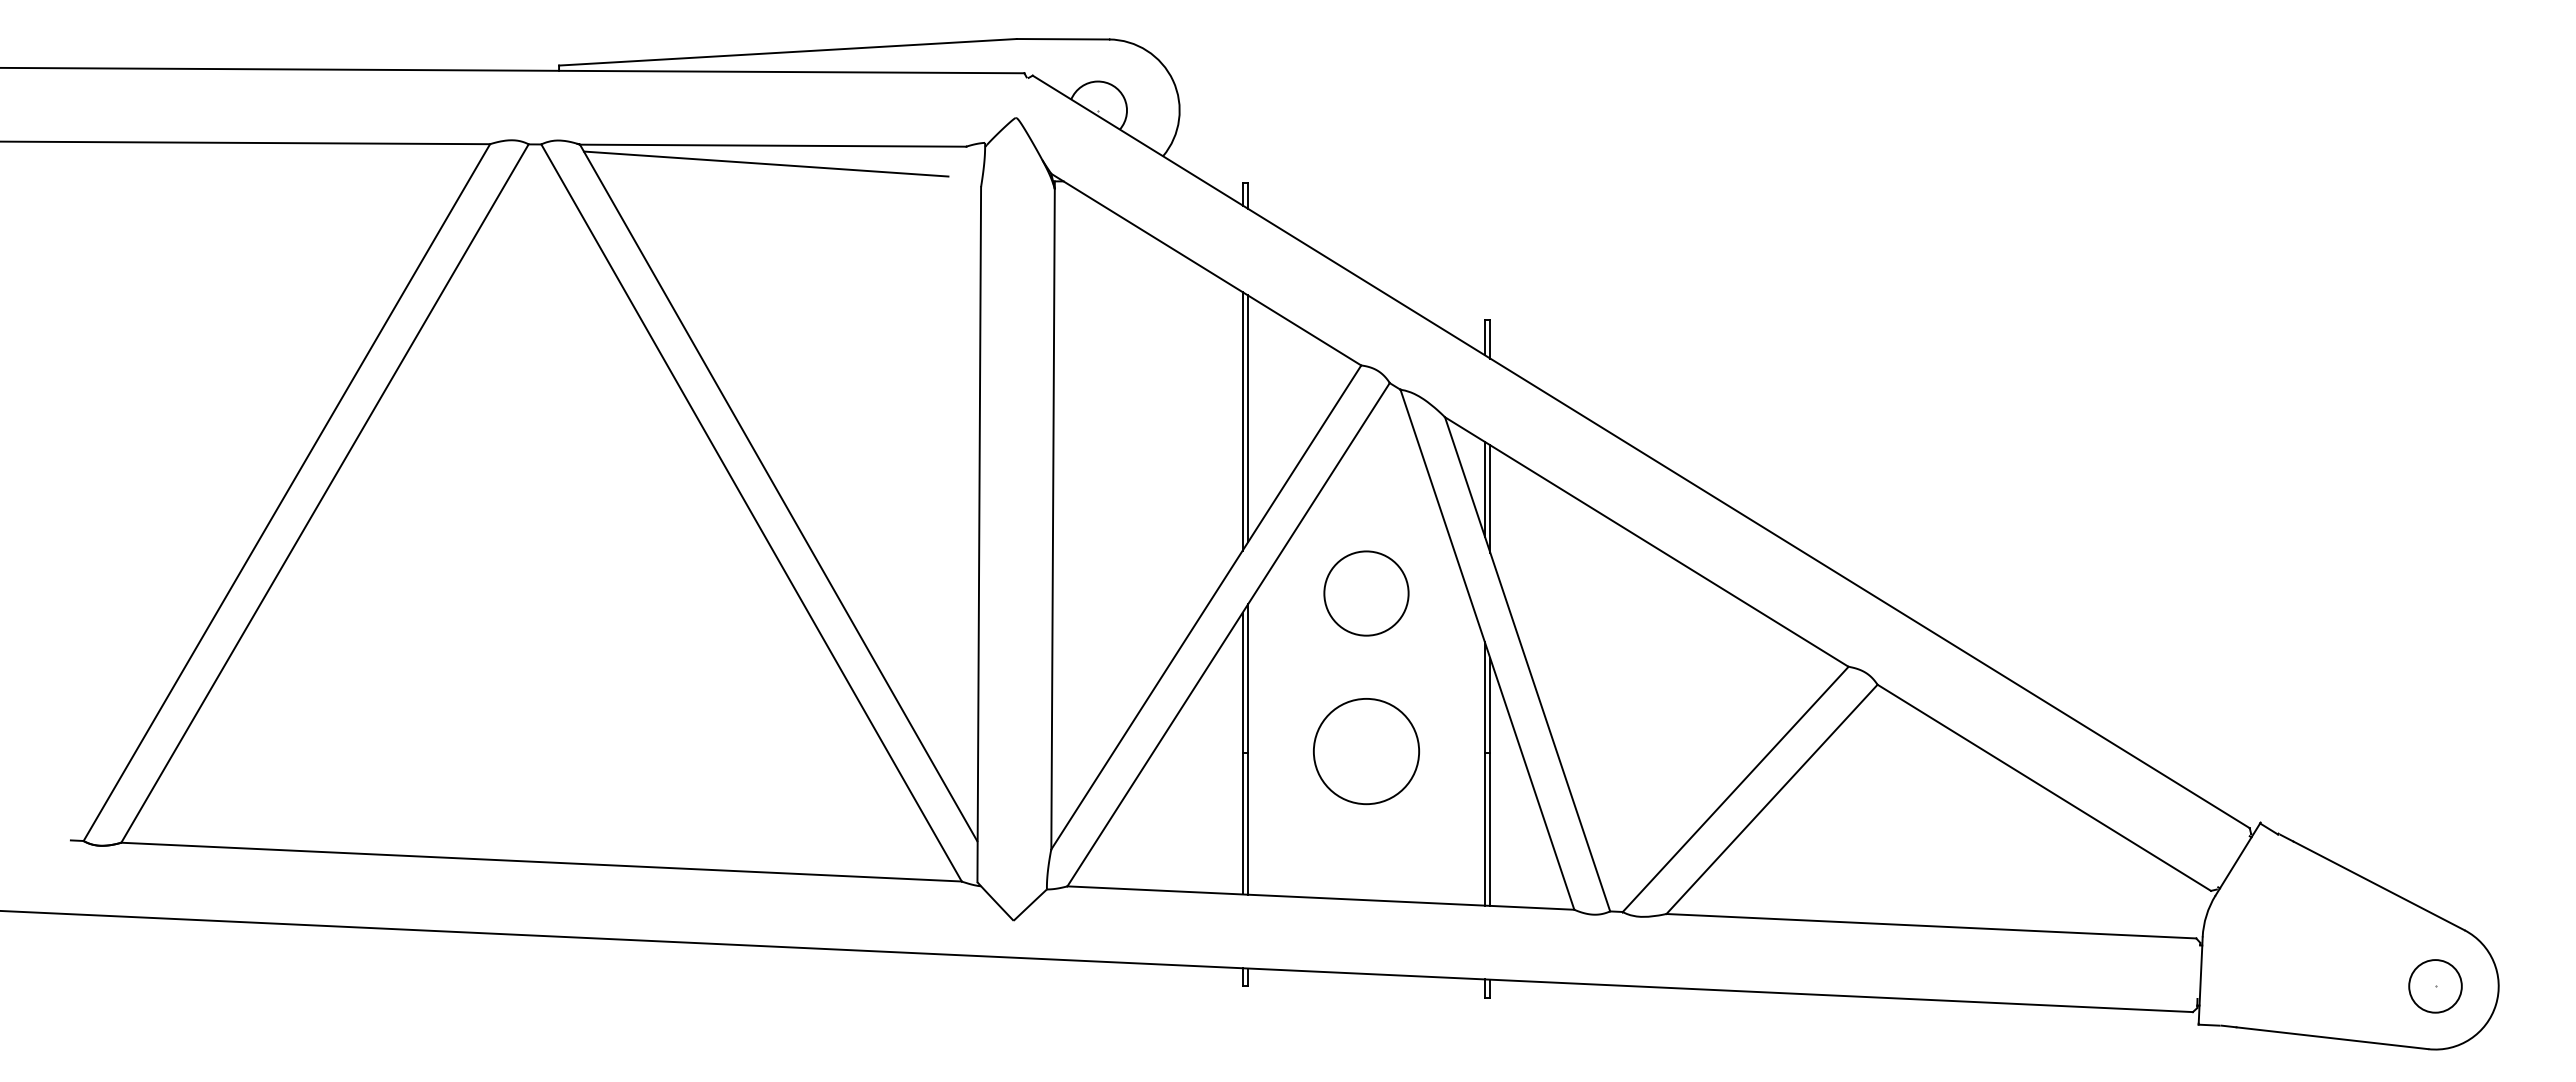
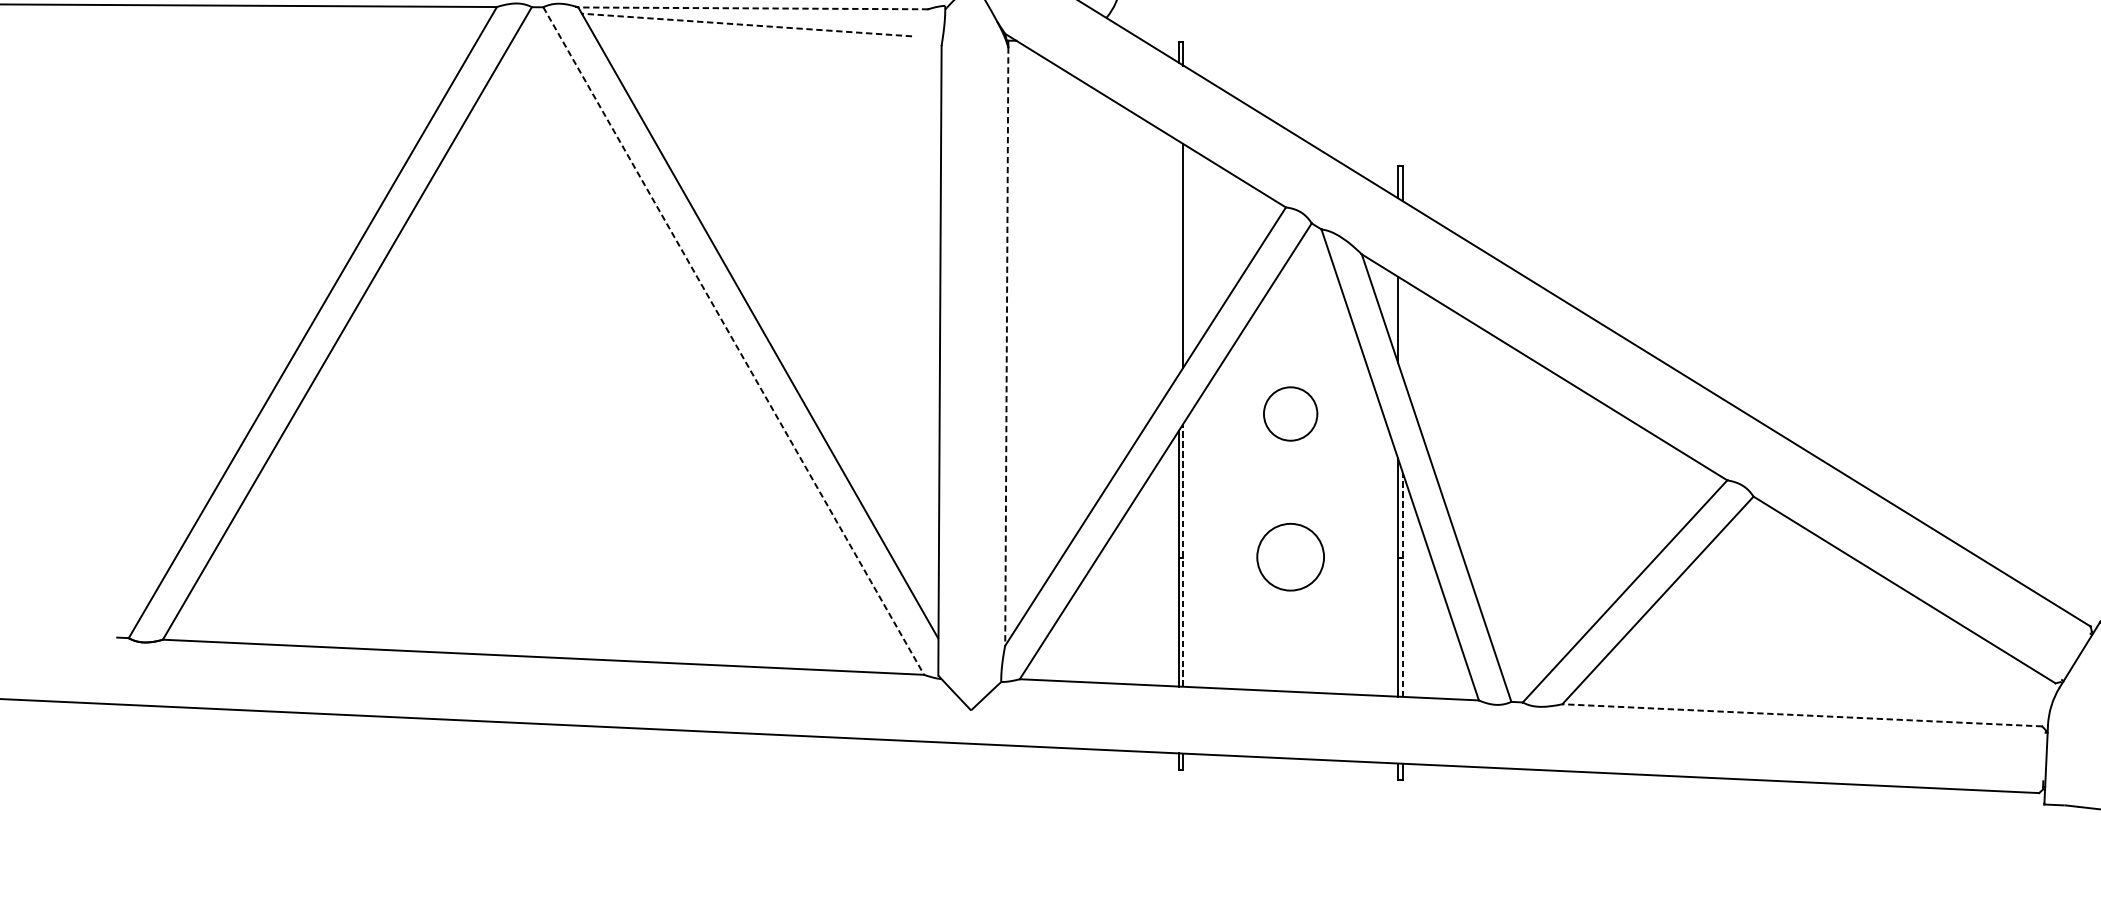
line: (772, 145) -> (752, 8), solid -> dashed
line: (766, 164) -> (747, 25), solid -> dashed
line: (1242, 421) -> (1178, 258), removed
line: (1490, 498) -> (1402, 327), removed
line: (751, 513) -> (733, 341), solid -> dashed
line: (1053, 519) -> (1007, 346), solid -> dashed
circle: (1366, 593) -> (1290, 413), size x0.7
line: (1248, 749) -> (1183, 555), solid -> dashed
circle: (1366, 751) -> (1290, 557), size x0.7
line: (1490, 782) -> (1402, 585), solid -> dashed
line: (1930, 926) -> (1801, 715), solid -> dashed

